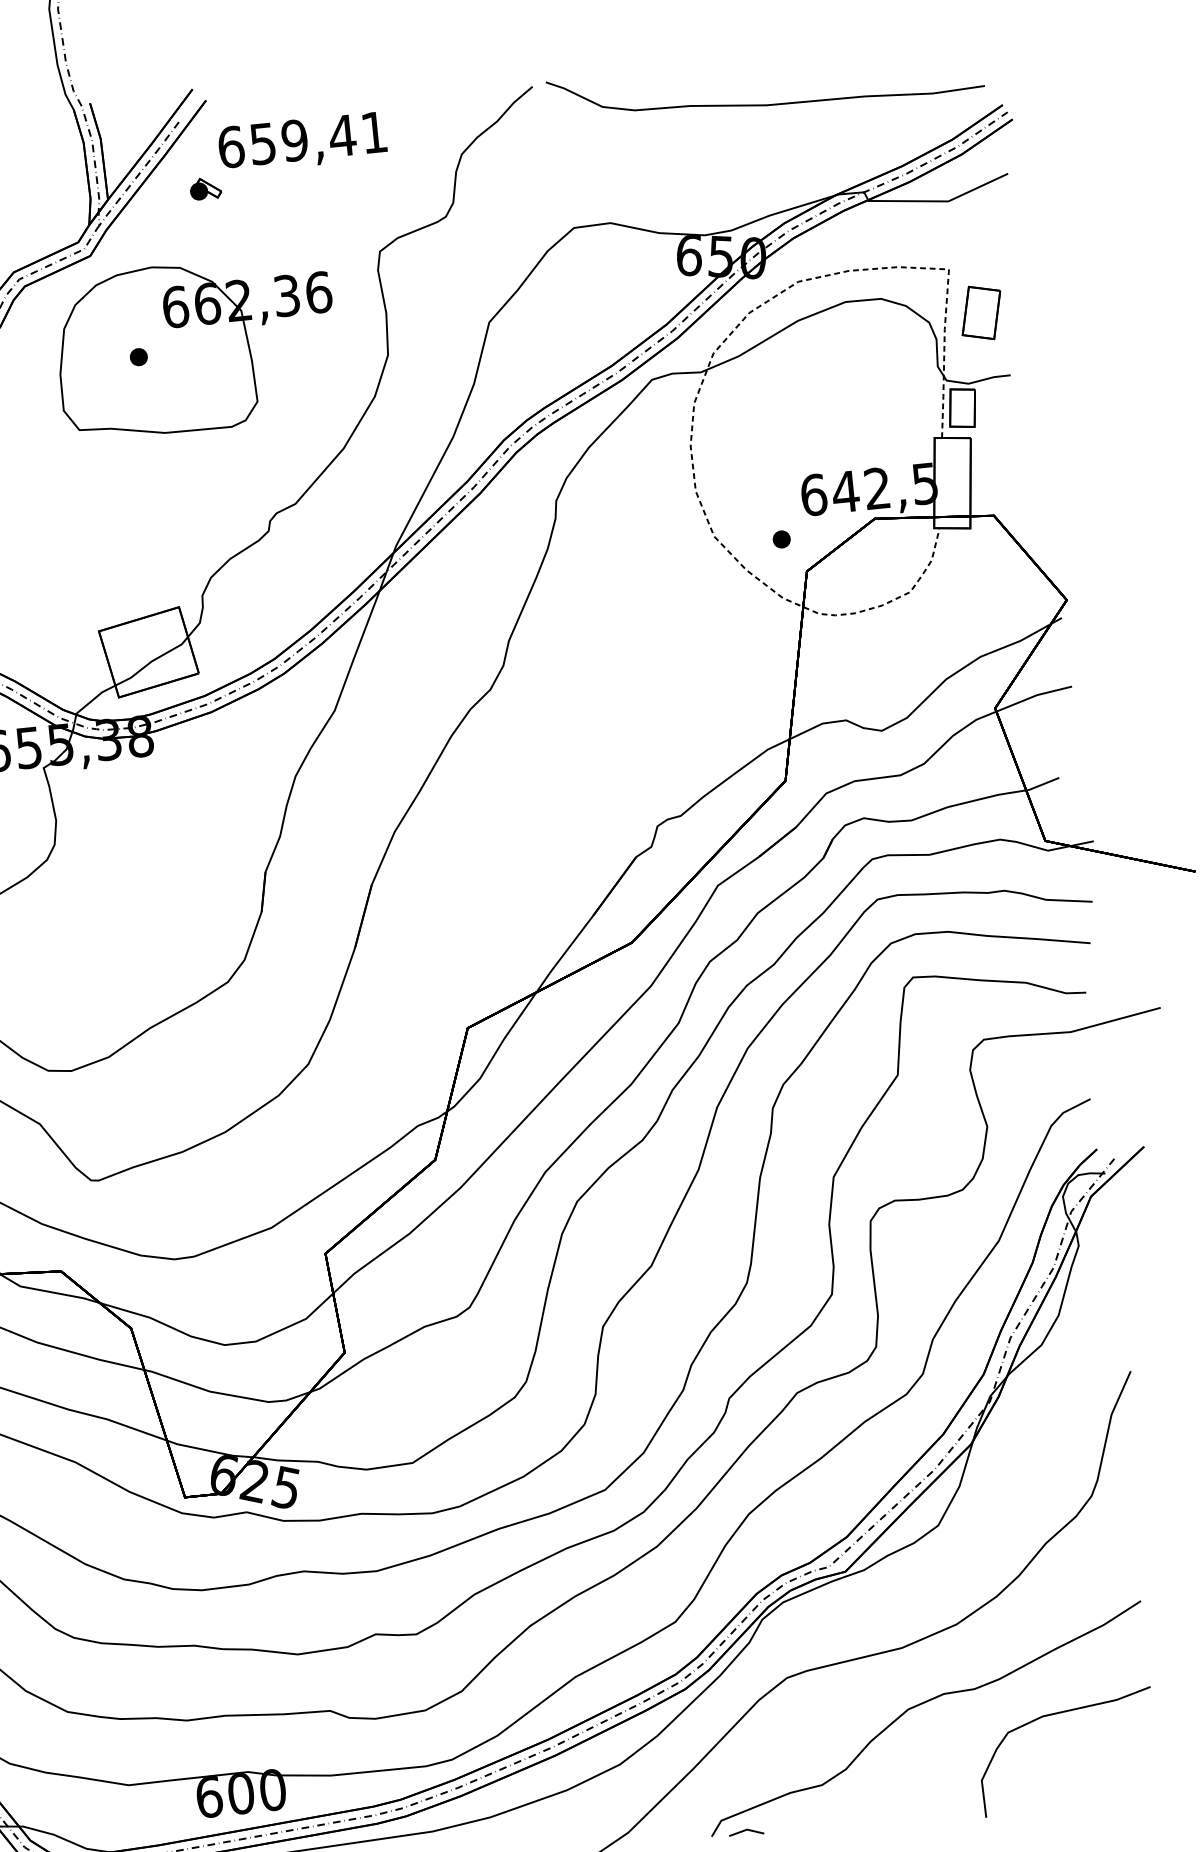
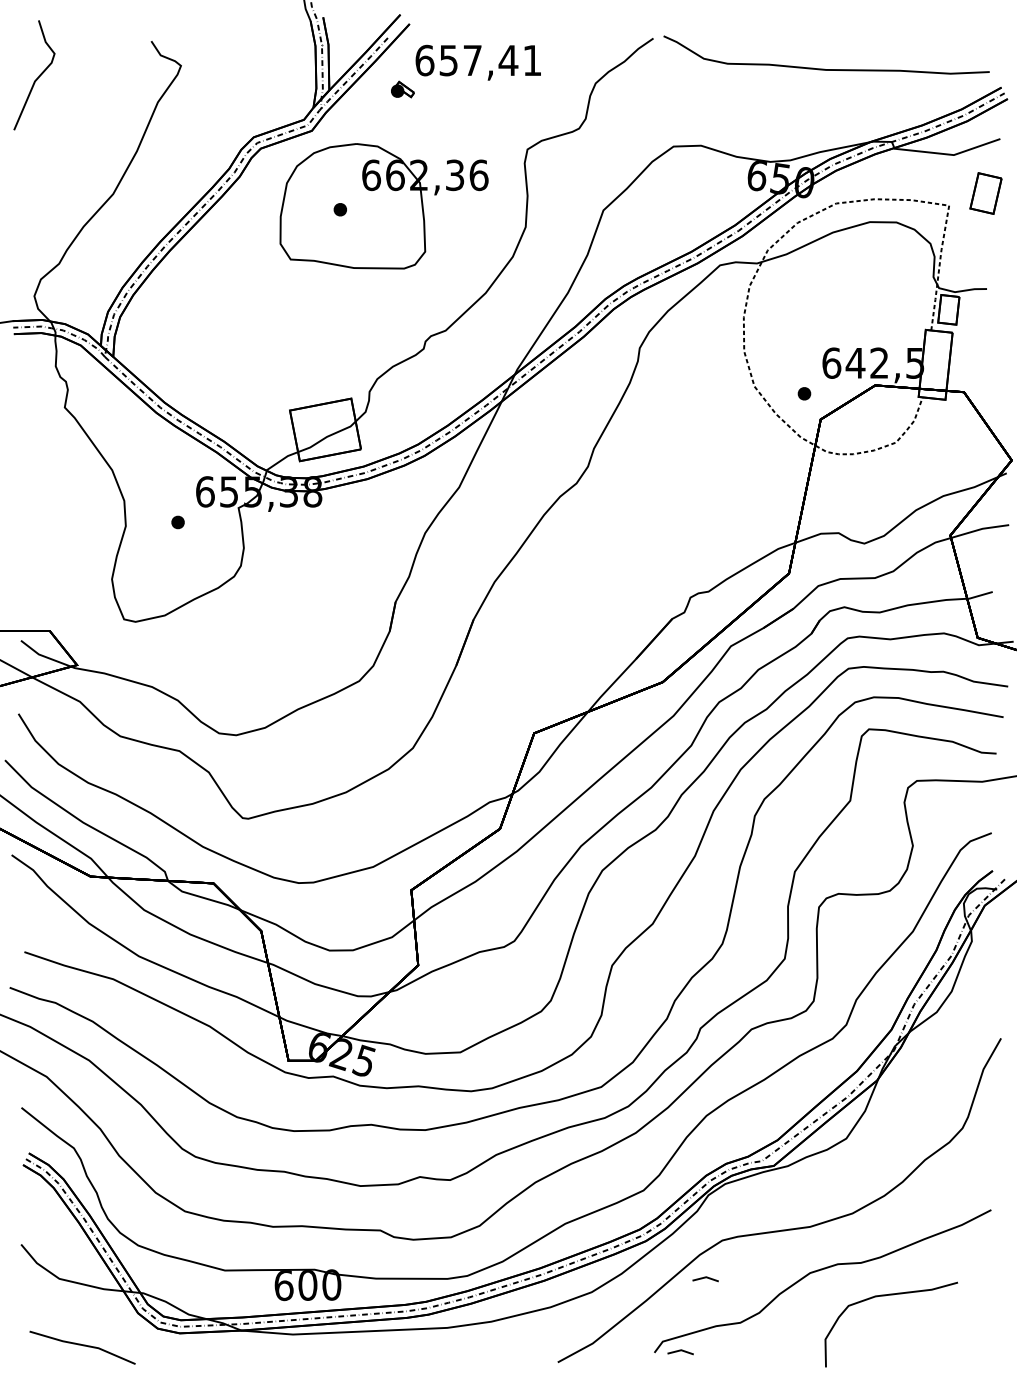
text: (294, 140) -> (472, 60), 659,41 -> 657,41
part: (980, 313) -> (985, 193), moved
curve: (1055, 1715) -> (885, 1296), moved
line: (769, 1730) -> (705, 1278), added

